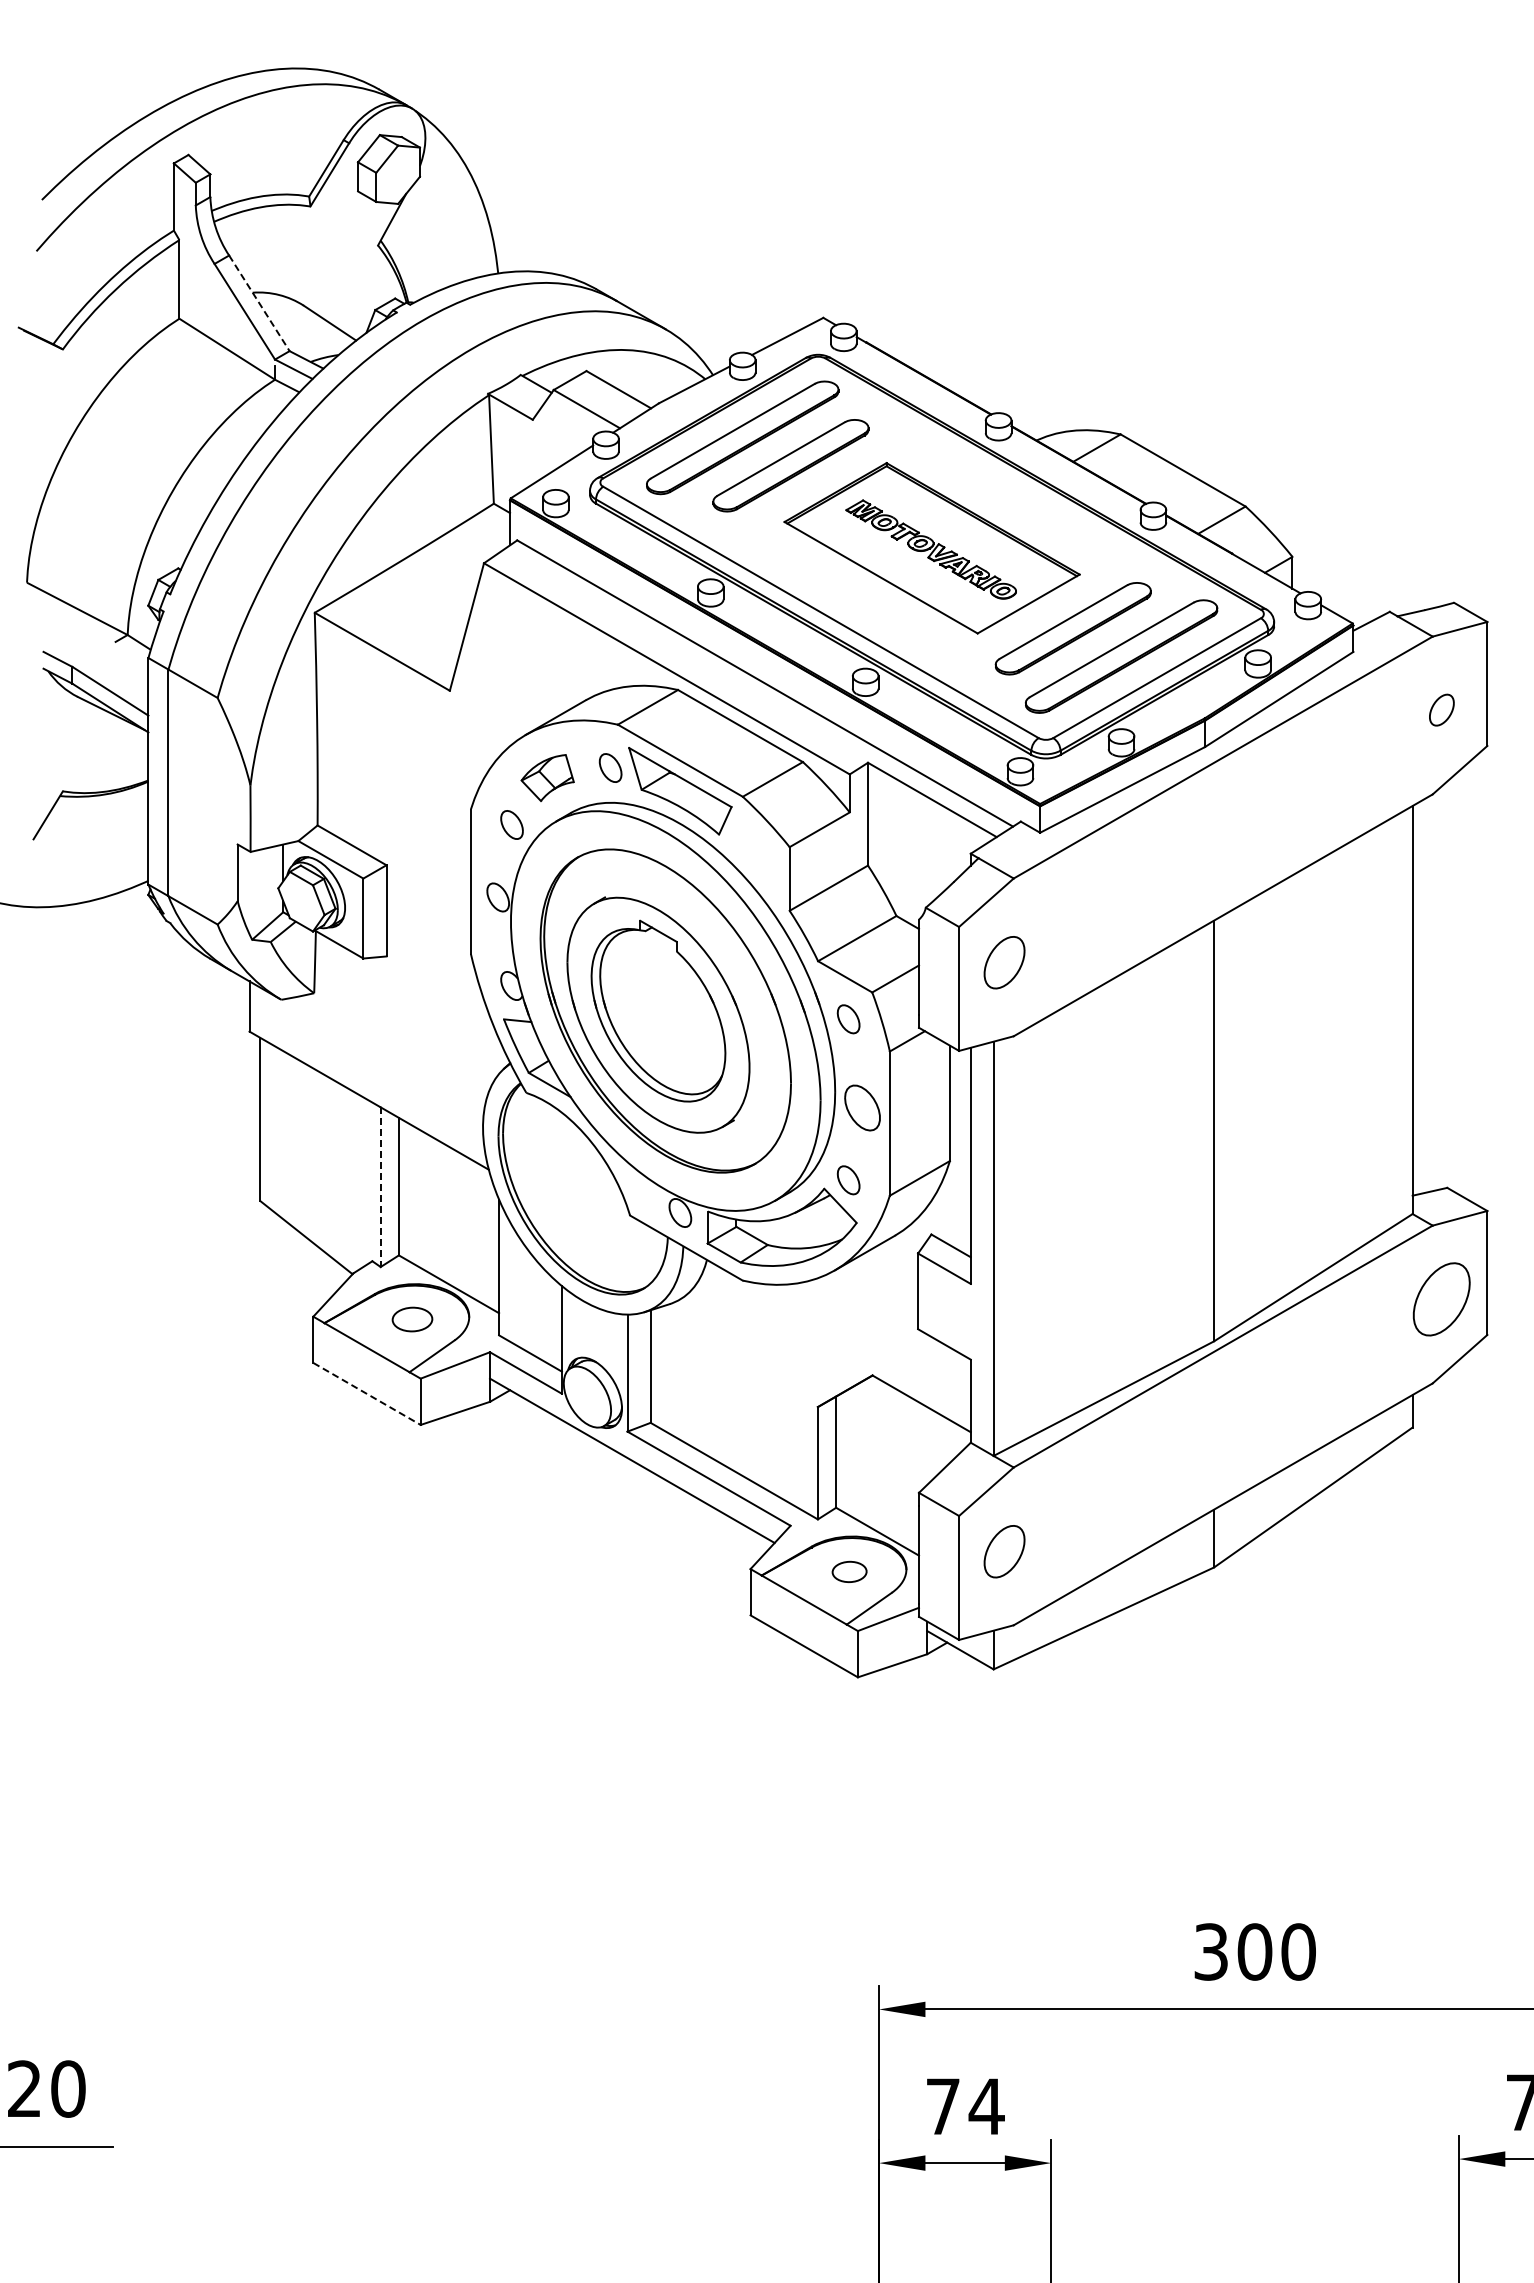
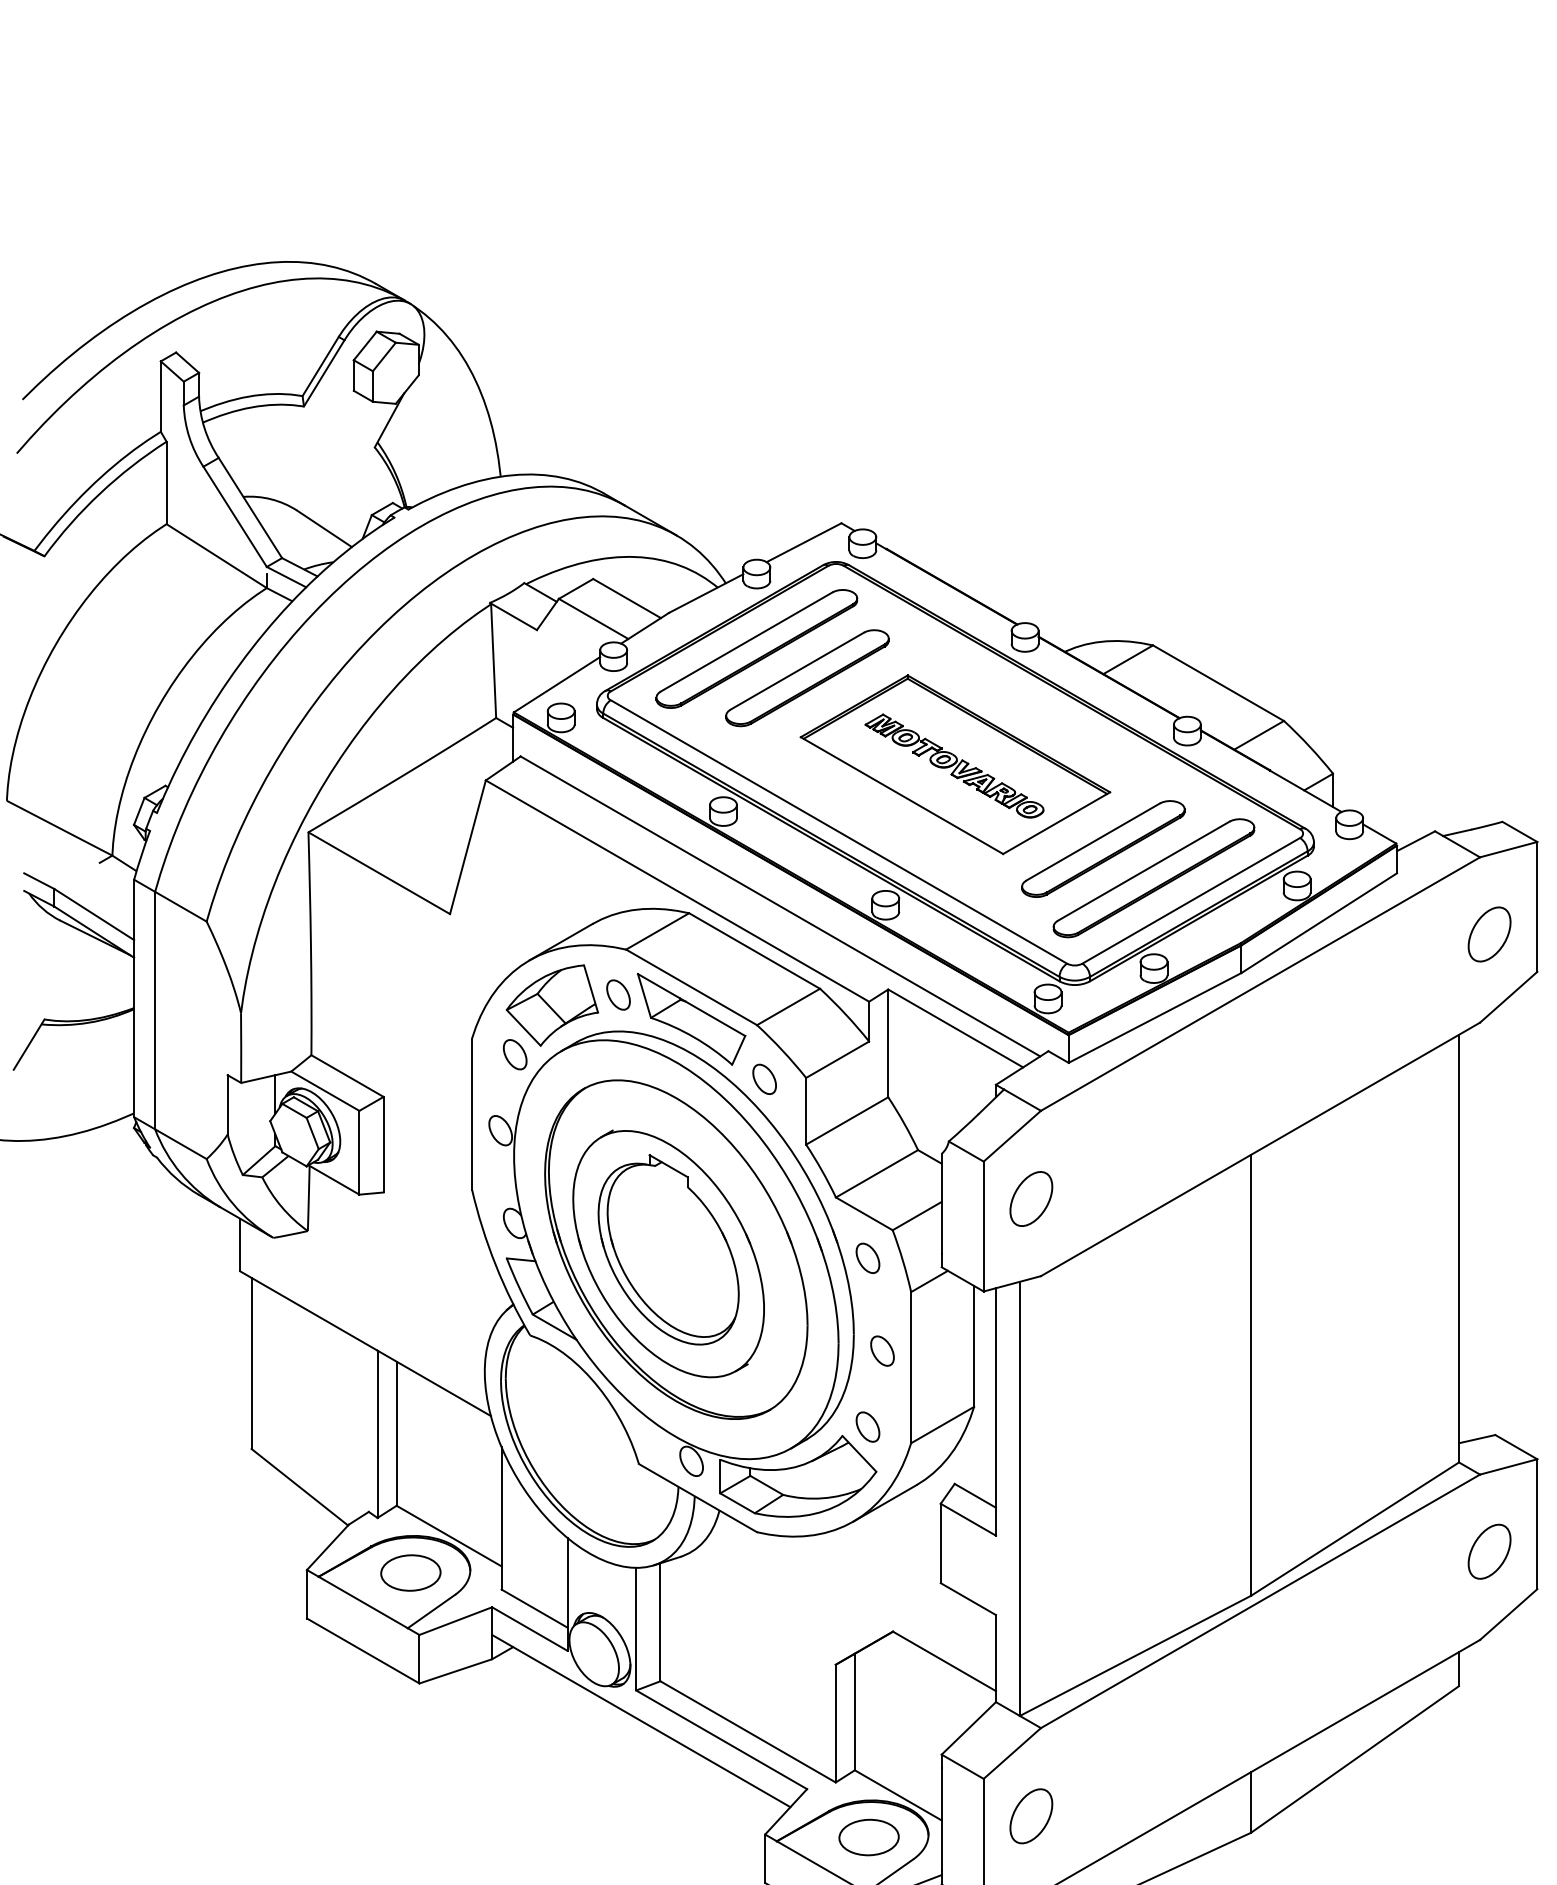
line: (259, 303) -> (250, 508), dashed -> solid
part: (1441, 709) -> (1489, 933), size x1.67
part: (547, 777) -> (552, 1004), size x1.67
part: (749, 848) -> (764, 1079), added
part: (862, 1107) -> (882, 1350), size x0.62
line: (380, 1187) -> (377, 1434), dashed -> solid
part: (1441, 1298) -> (1489, 1550), size x0.71
part: (412, 1319) -> (410, 1572), size x1.43
line: (367, 1393) -> (363, 1650), dashed -> solid
part: (849, 1571) -> (868, 1837), size x1.67

